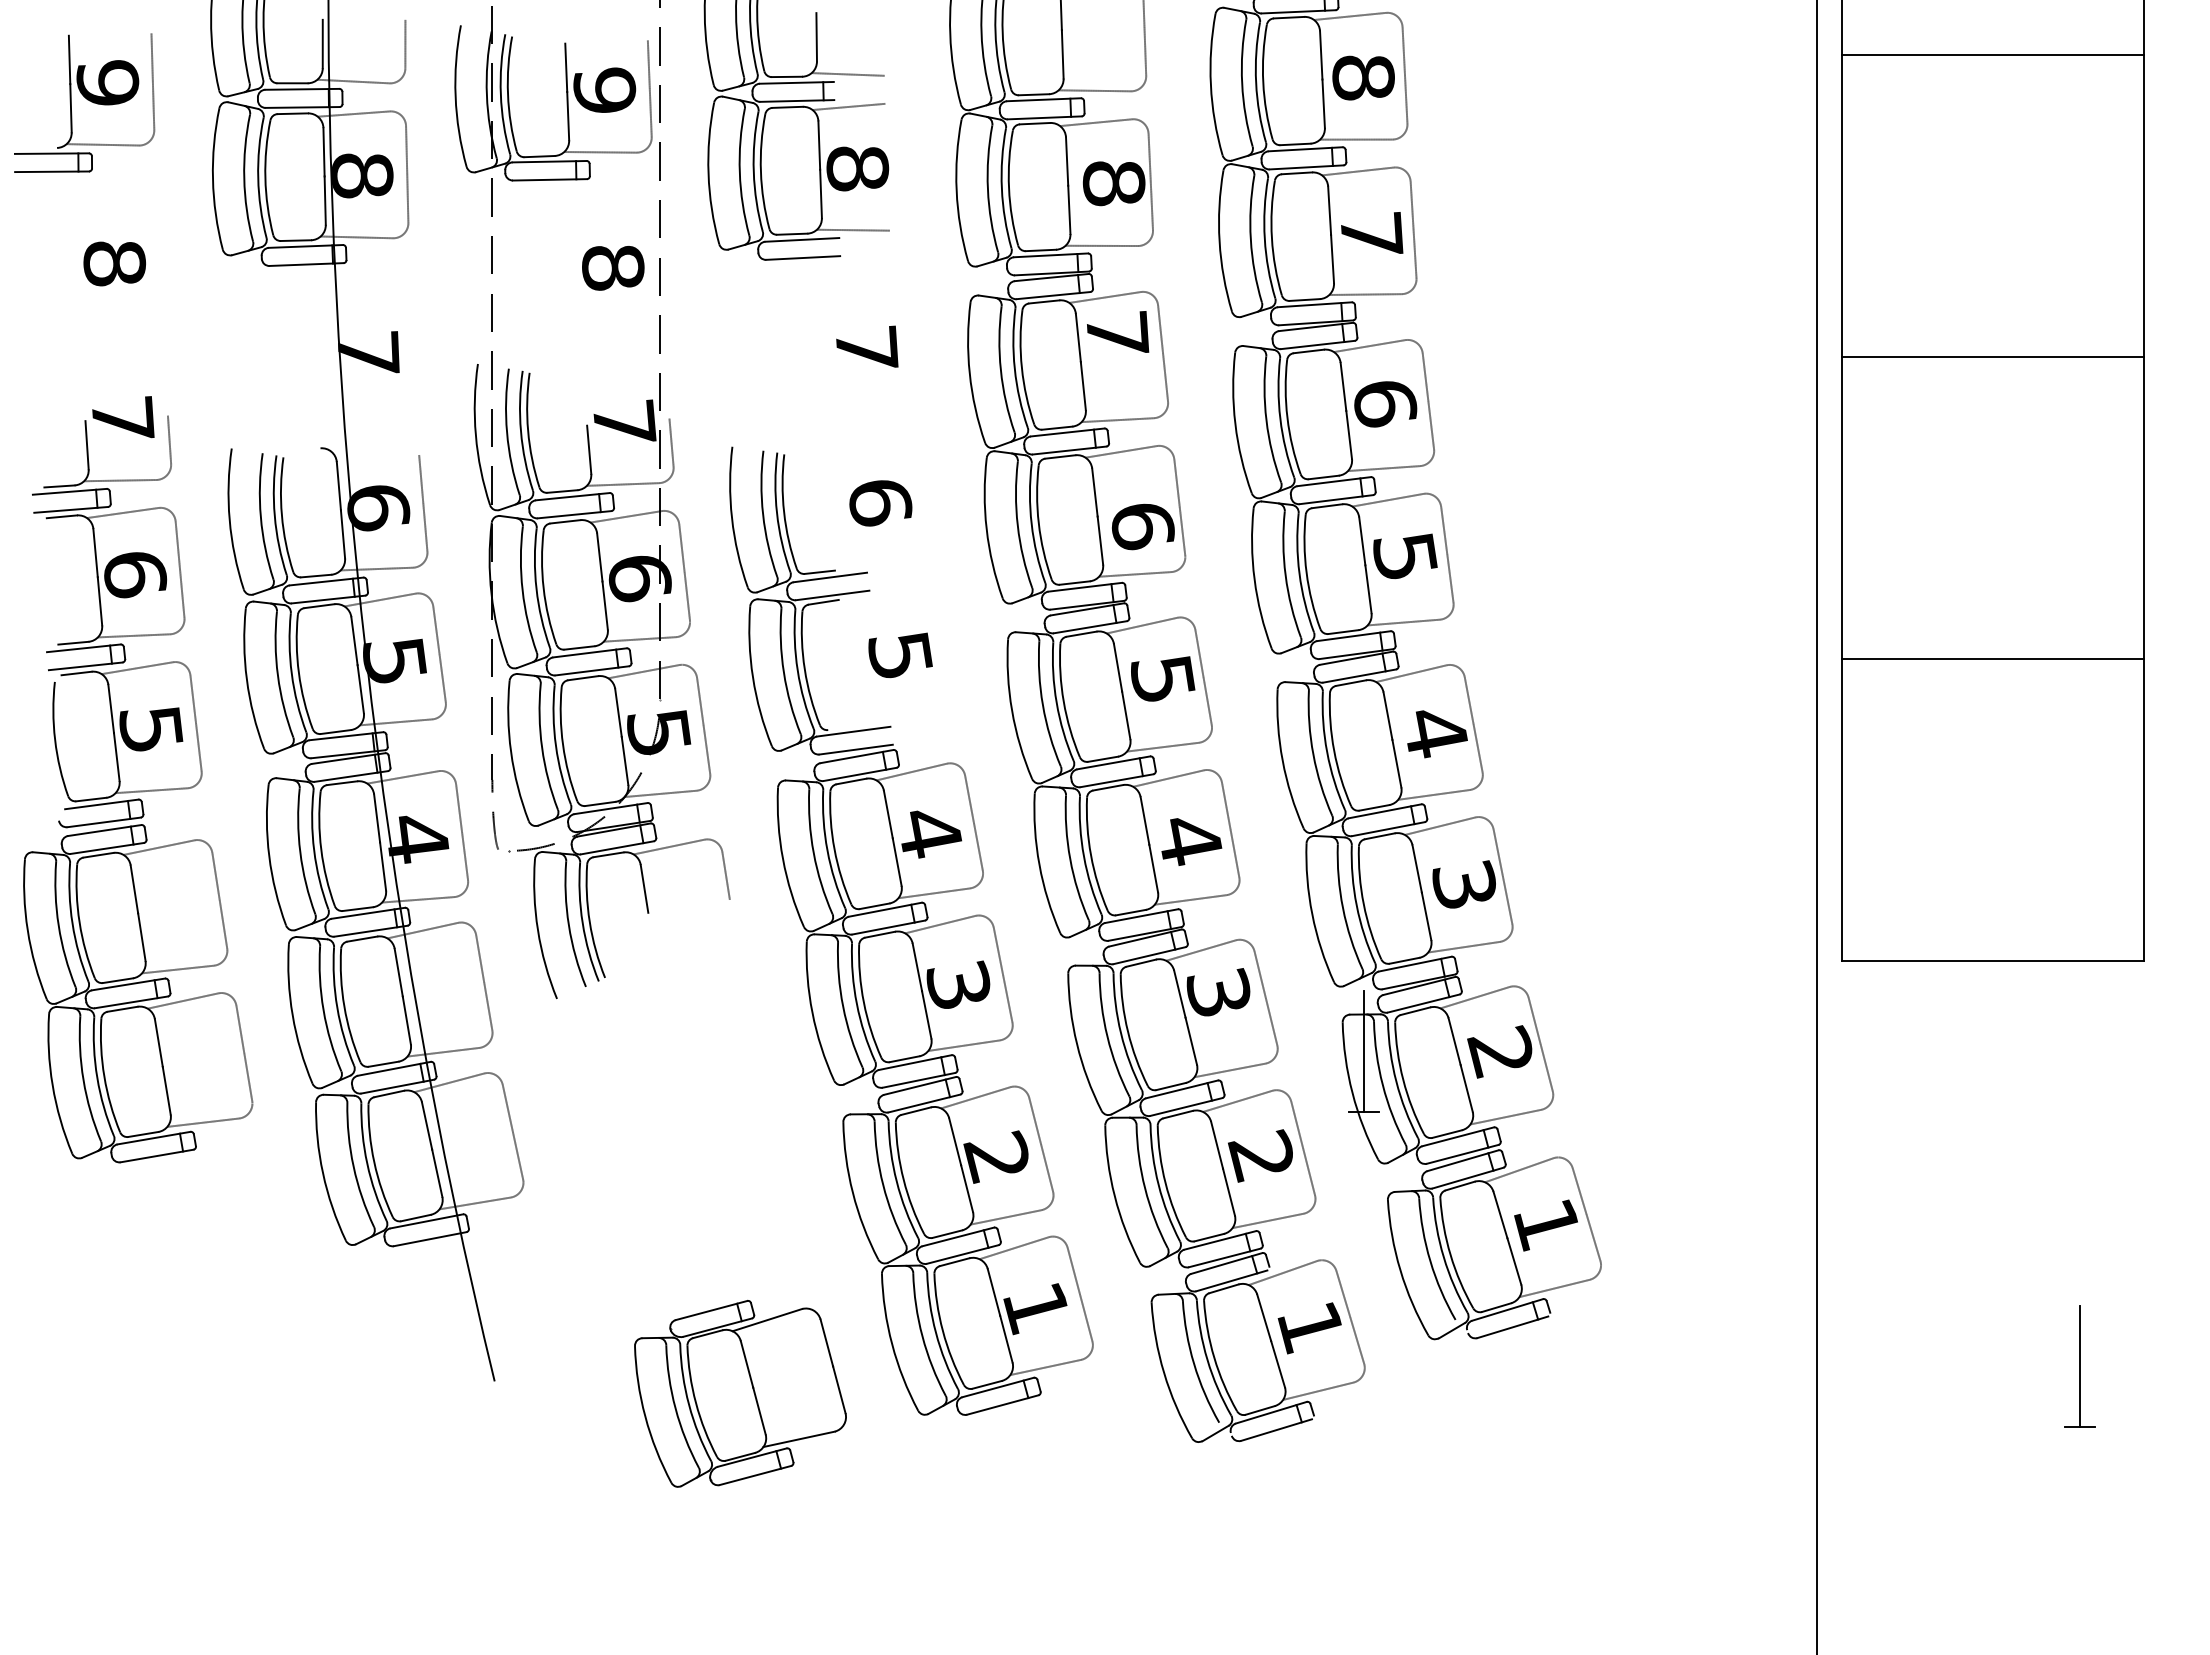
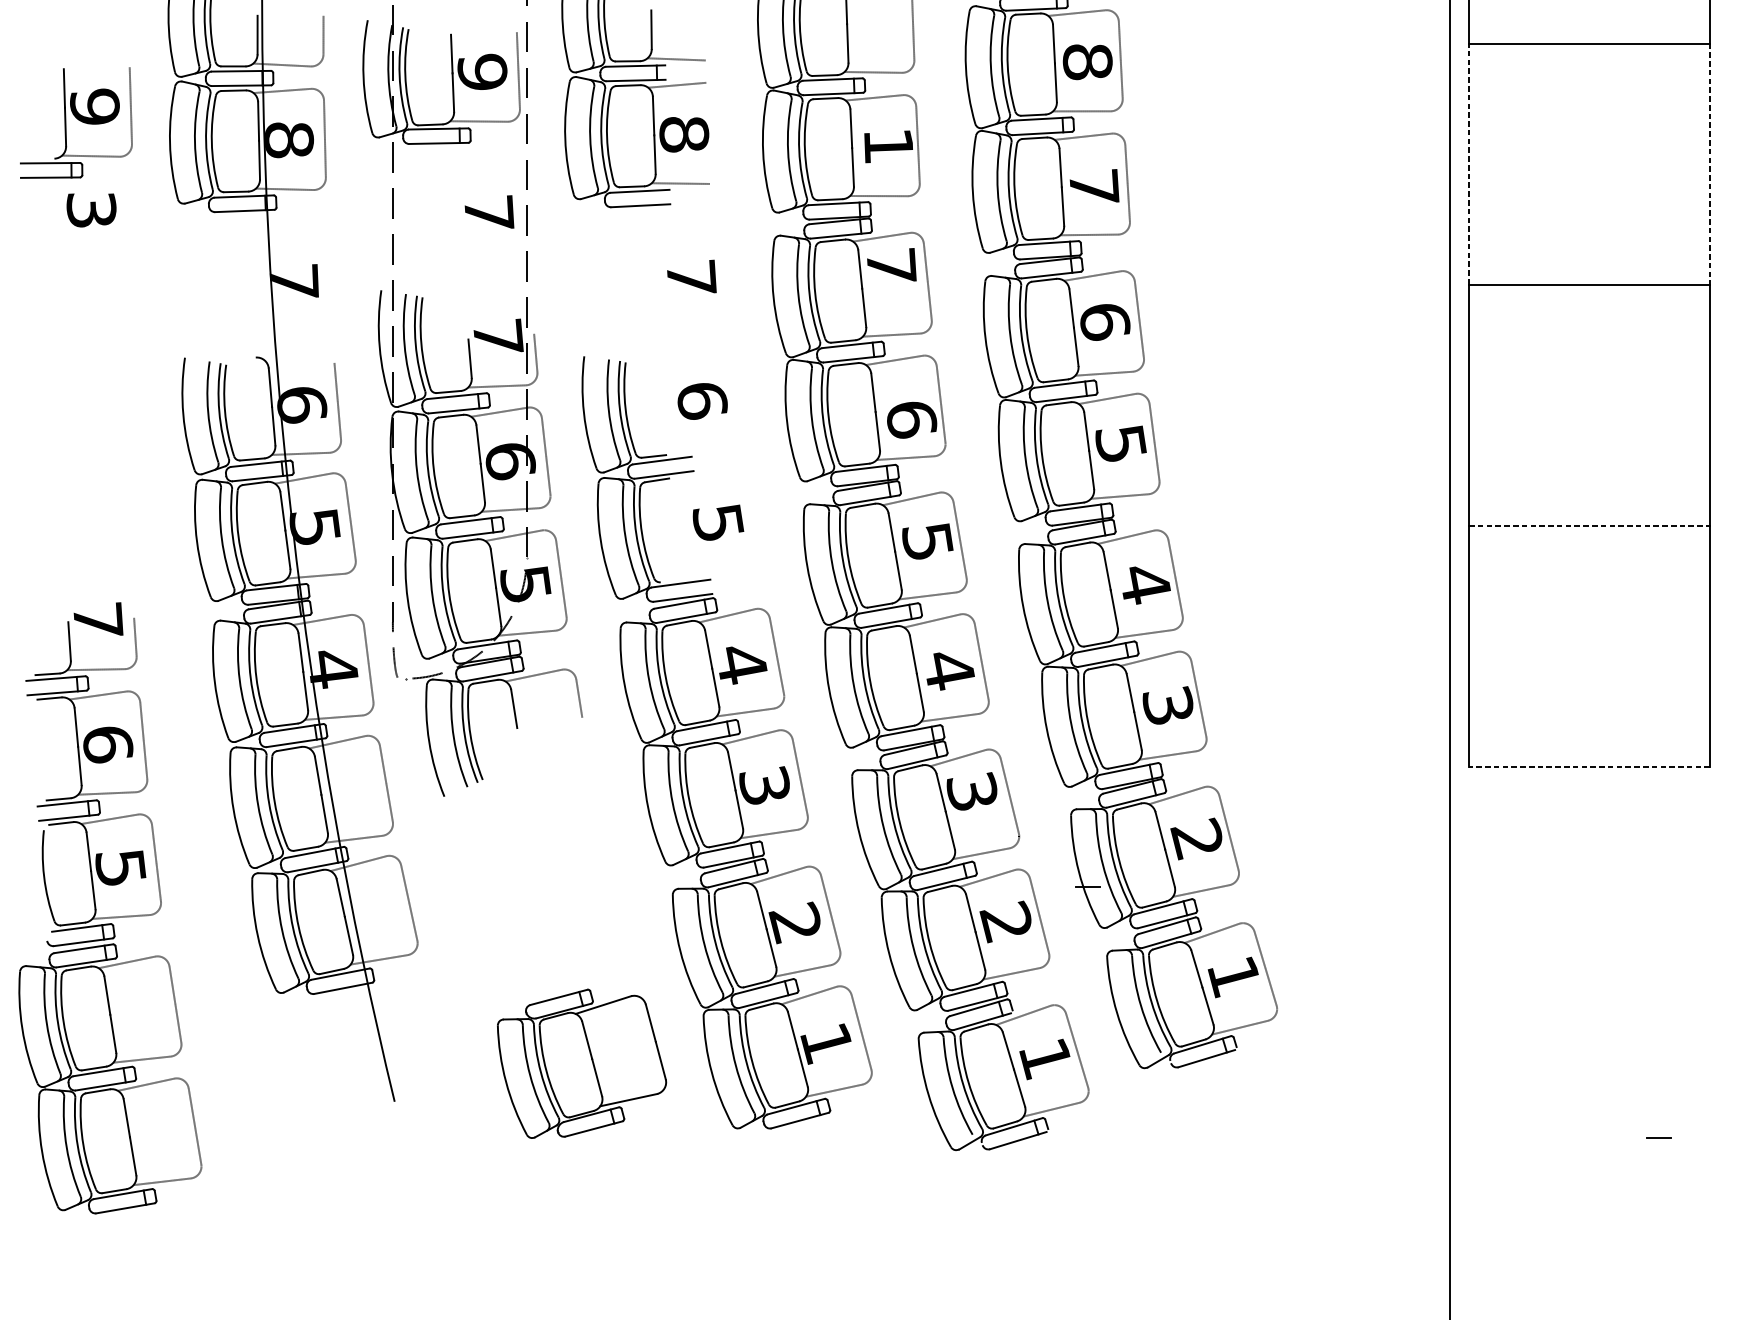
part: (84, 102) -> (76, 122), moved
text: (1113, 183) -> (888, 146), 8 -> 1
line: (1841, 205) -> (1468, 163), solid -> dashed
line: (2143, 206) -> (1709, 164), solid -> dashed
text: (114, 263) -> (91, 210), 8 -> 3
text: (613, 267) -> (489, 213), 8 -> 7
line: (1992, 658) -> (1589, 525), solid -> dashed
part: (138, 779) -> (110, 908), moved
line: (1992, 961) -> (1589, 766), solid -> dashed
line: (1364, 1051) -> (1088, 838), removed
line: (2080, 1365) -> (1659, 1089), removed
part: (740, 1393) -> (582, 1063), moved

